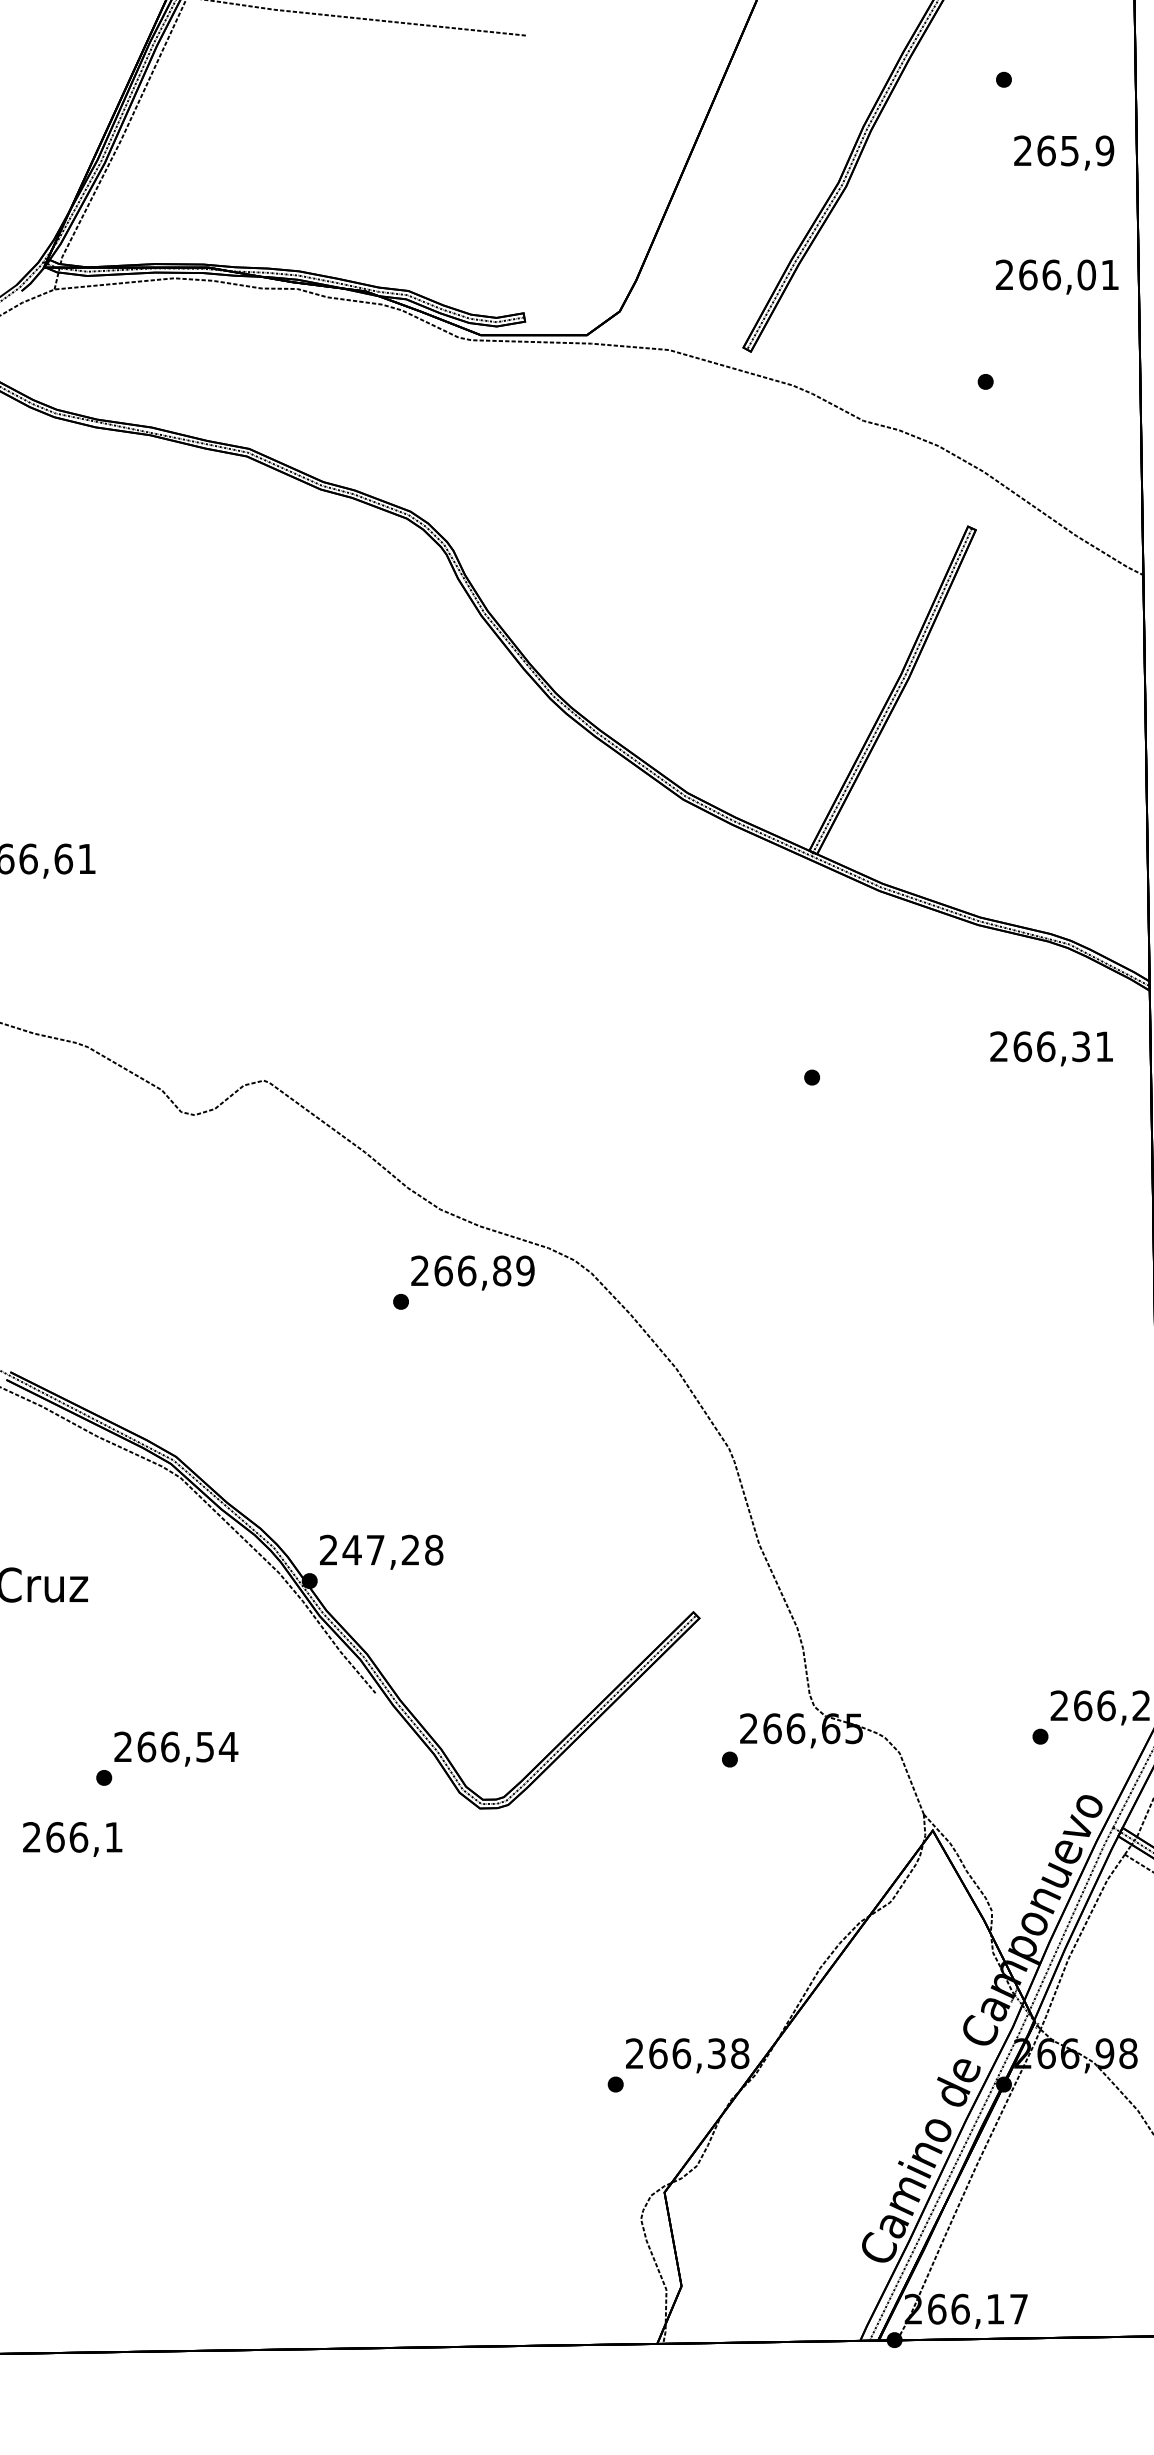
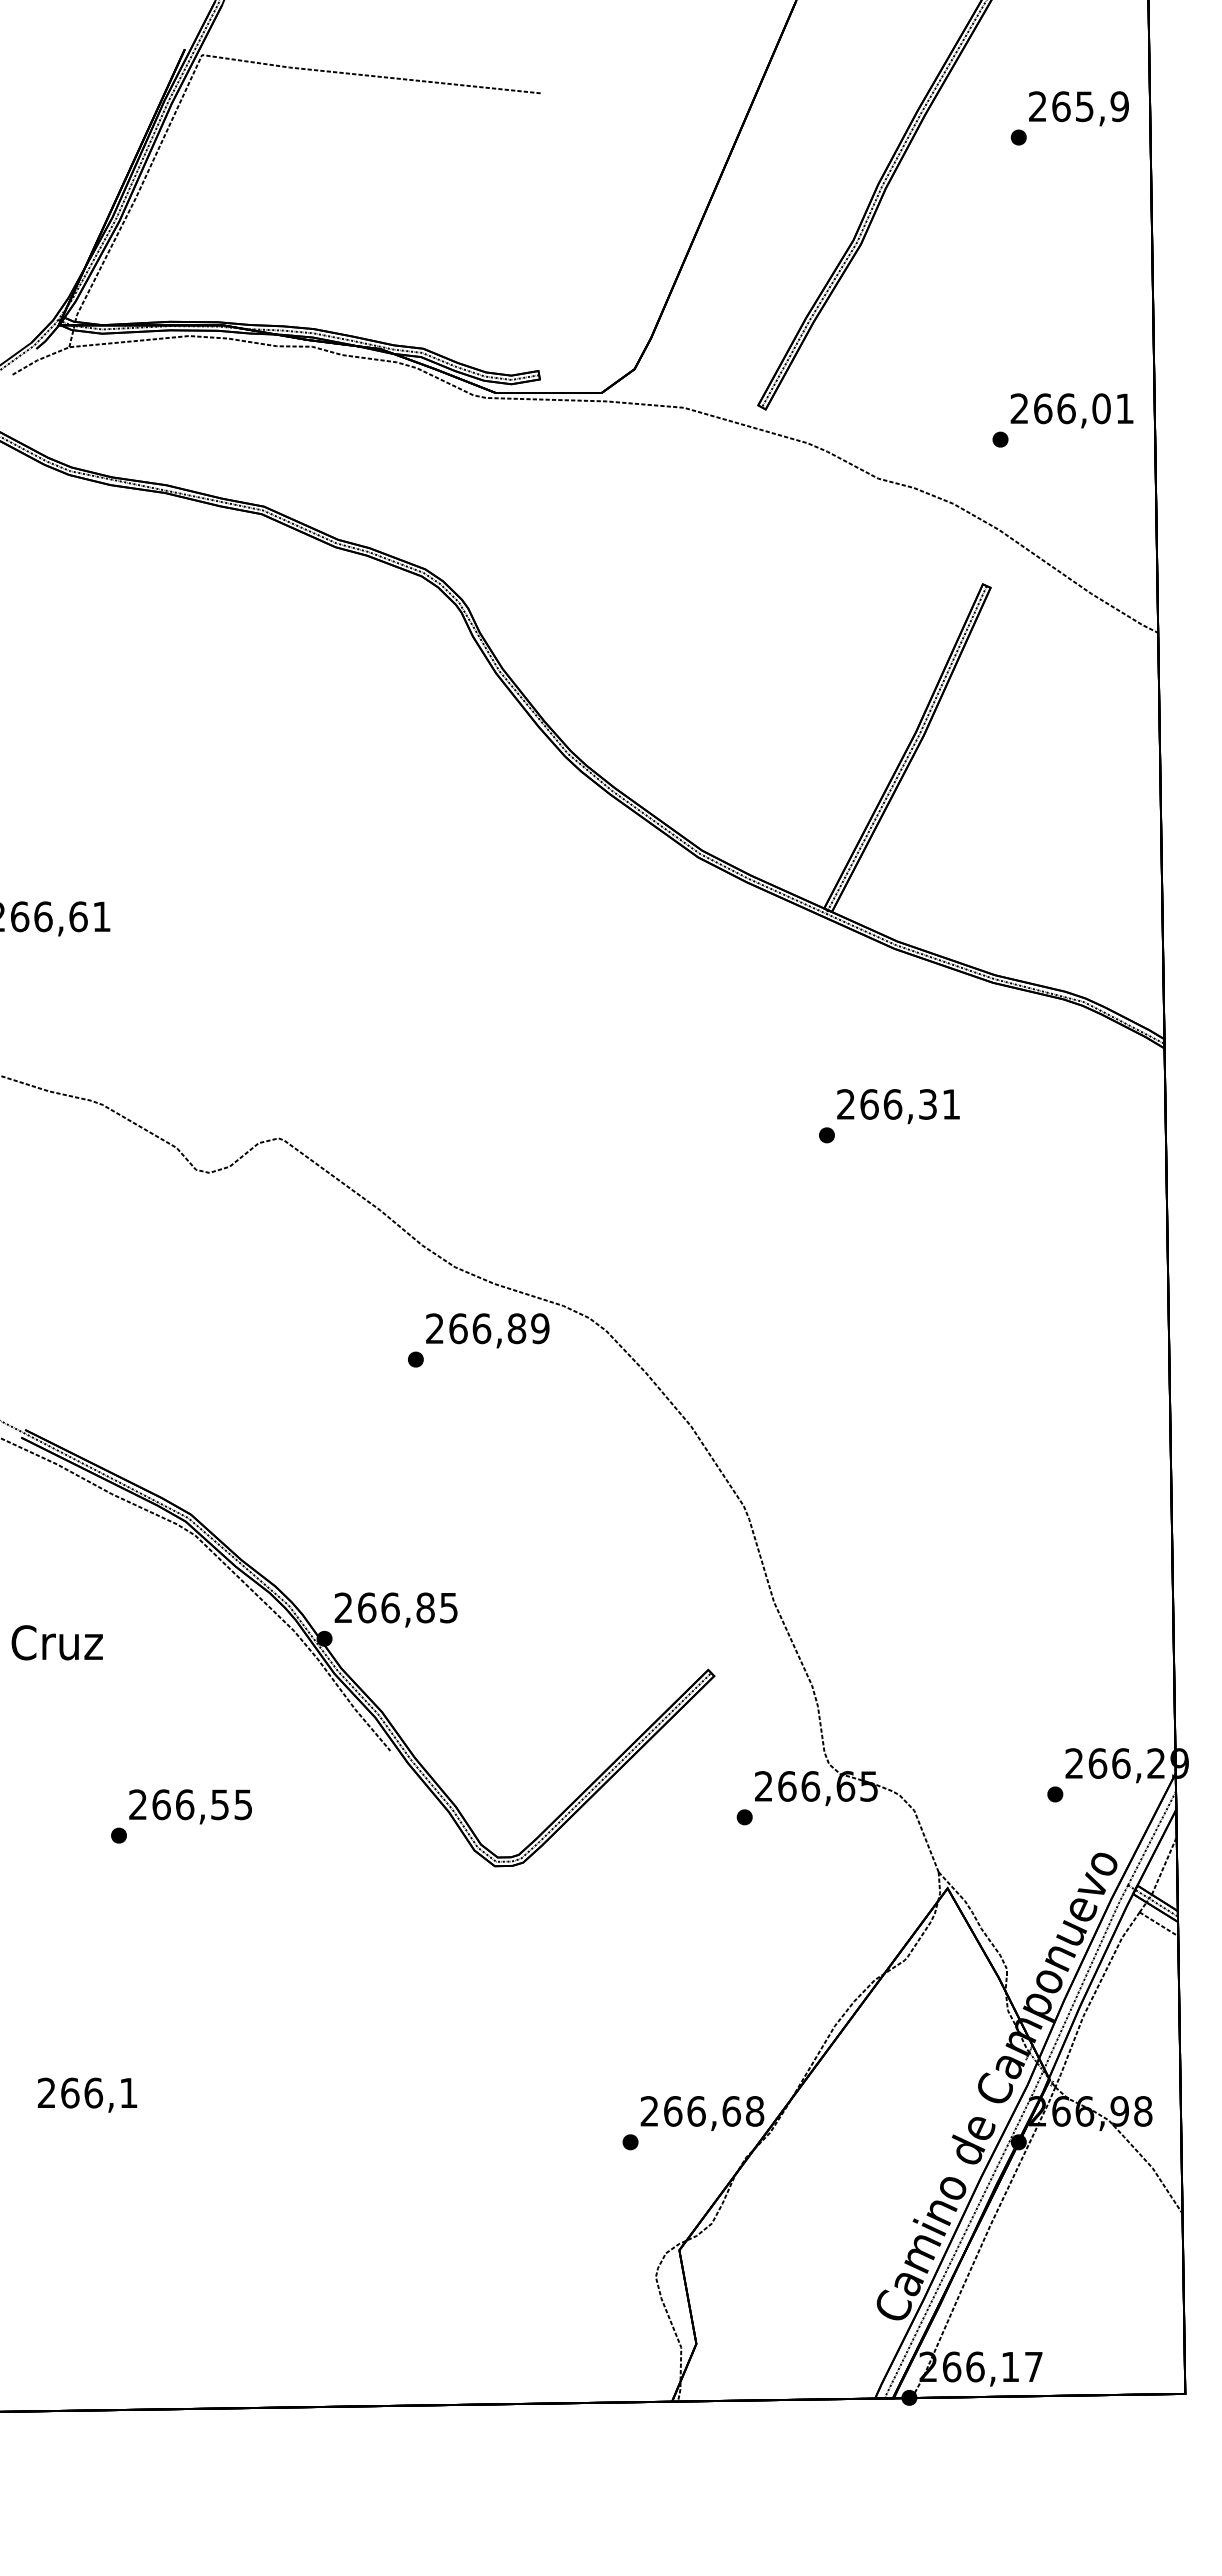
text: (1063, 152) -> (1078, 108), moved
text: (1056, 276) -> (1071, 410), moved
text: (1051, 1048) -> (898, 1106), moved
text: (392, 1549) -> (407, 1607), 247,28 -> 266,85
text: (228, 1746) -> (243, 1804), 266,54 -> 266,55
text: (72, 1838) -> (87, 2094), moved
text: (716, 2053) -> (731, 2111), 266,38 -> 266,68

